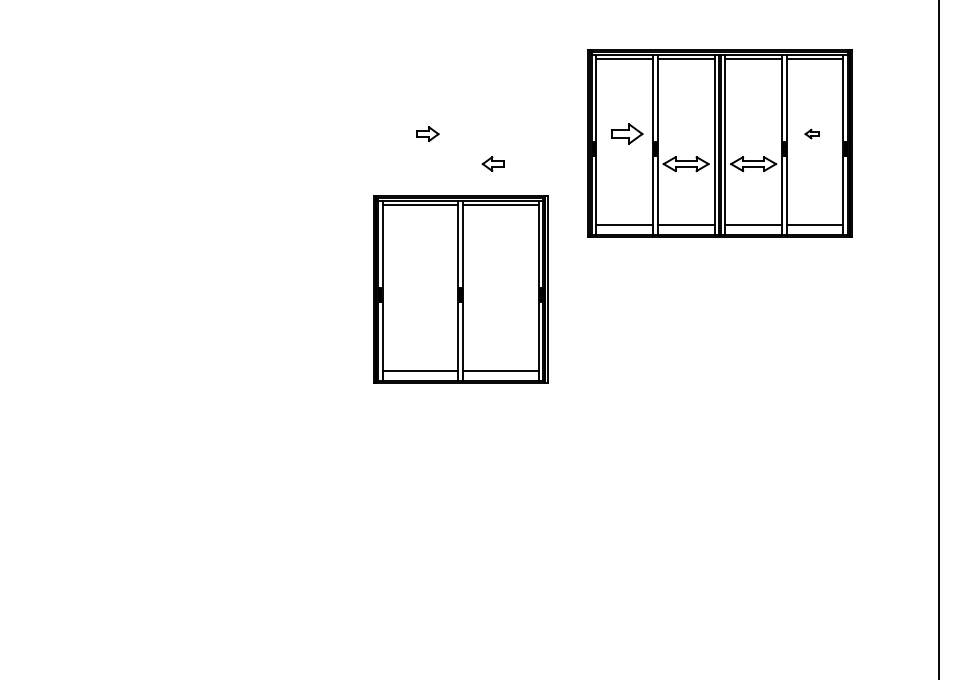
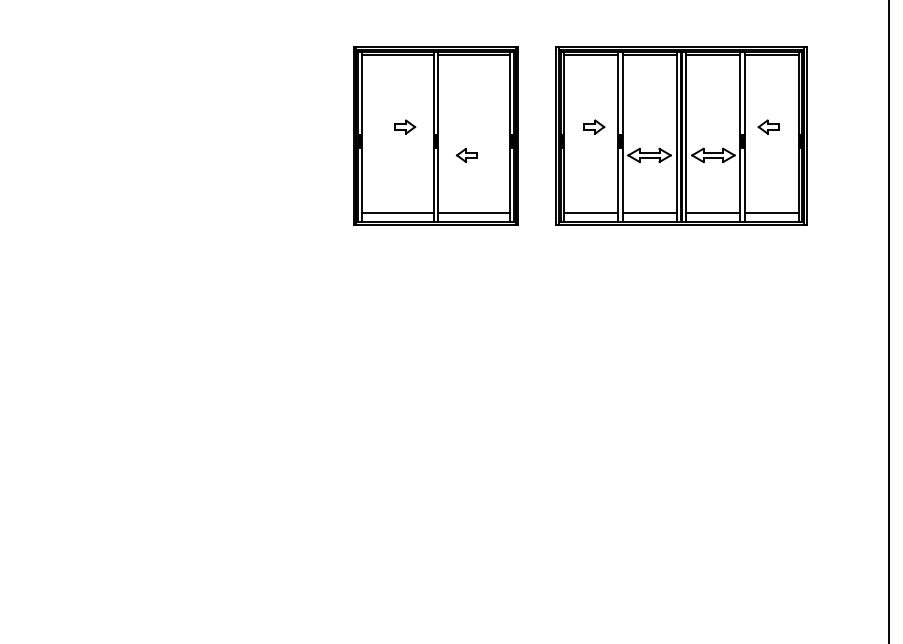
part: (811, 133) -> (768, 126), size x1.67
part: (627, 134) -> (594, 127), size x0.71
part: (460, 289) -> (435, 135), moved

